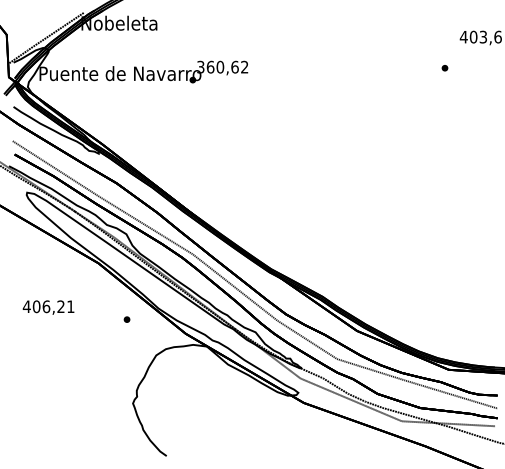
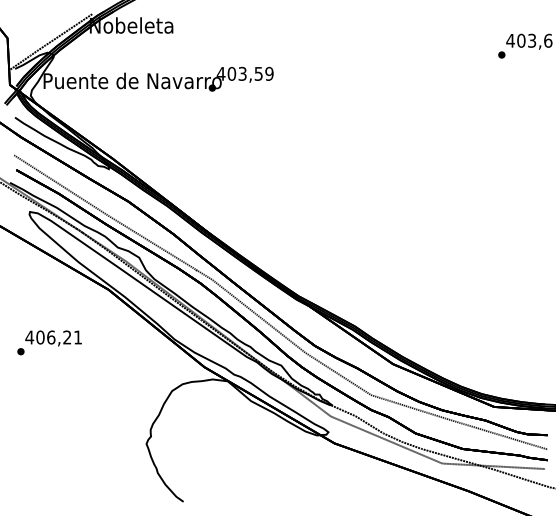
text: (222, 66) -> (244, 73), 360,62 -> 403,59
part: (444, 67) -> (501, 54), moved
part: (126, 319) -> (20, 351), moved

